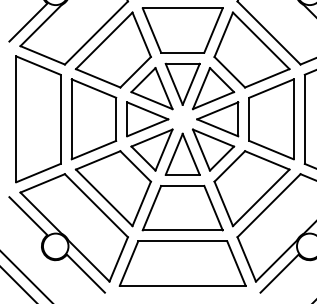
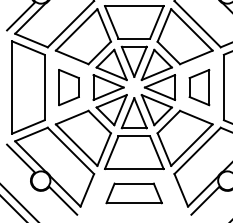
part: (93, 119) -> (68, 87), size x0.6
part: (271, 119) -> (199, 87), size x0.6
part: (182, 263) -> (134, 193), size x0.6

